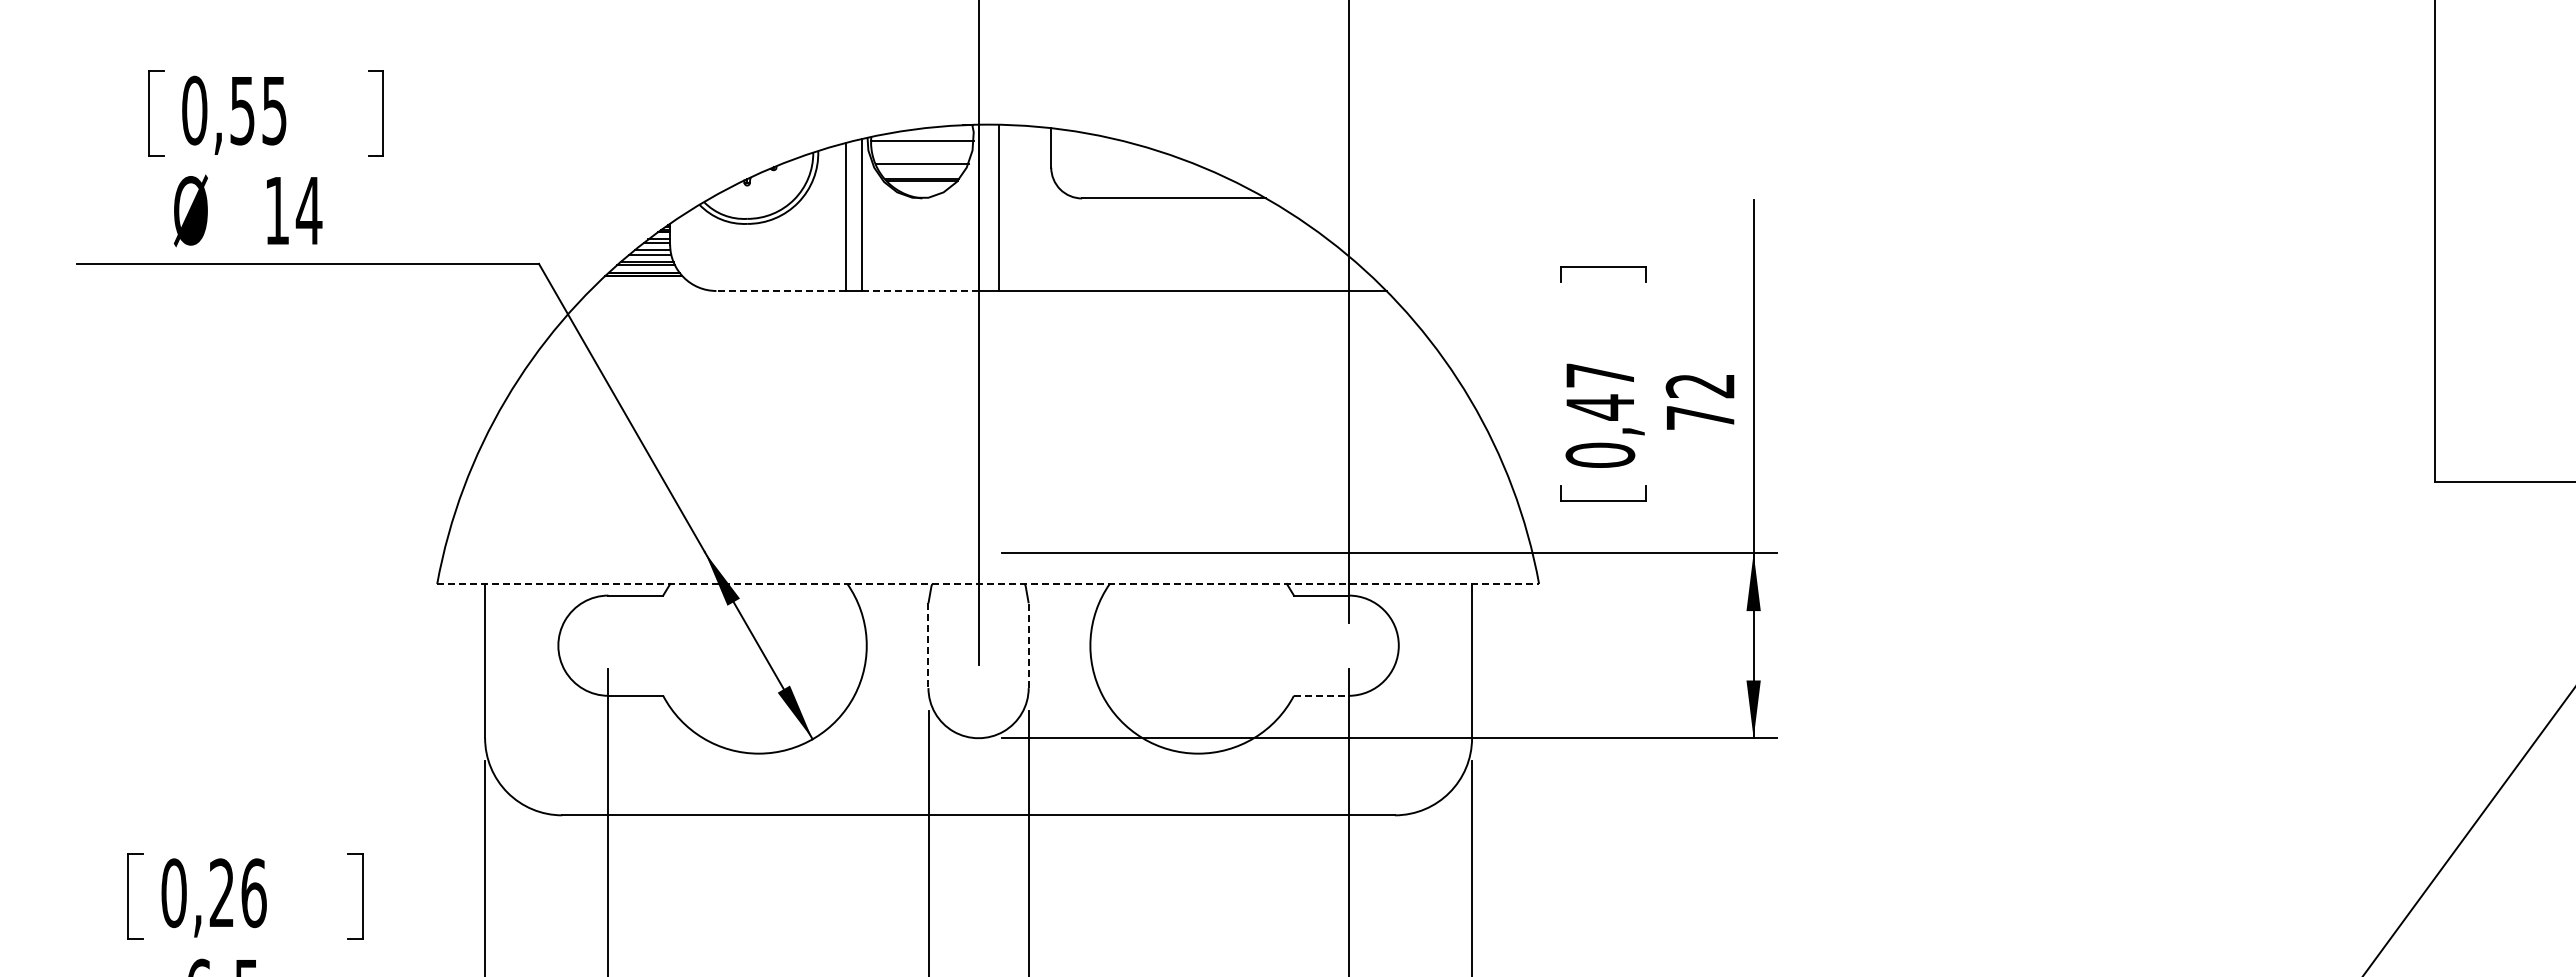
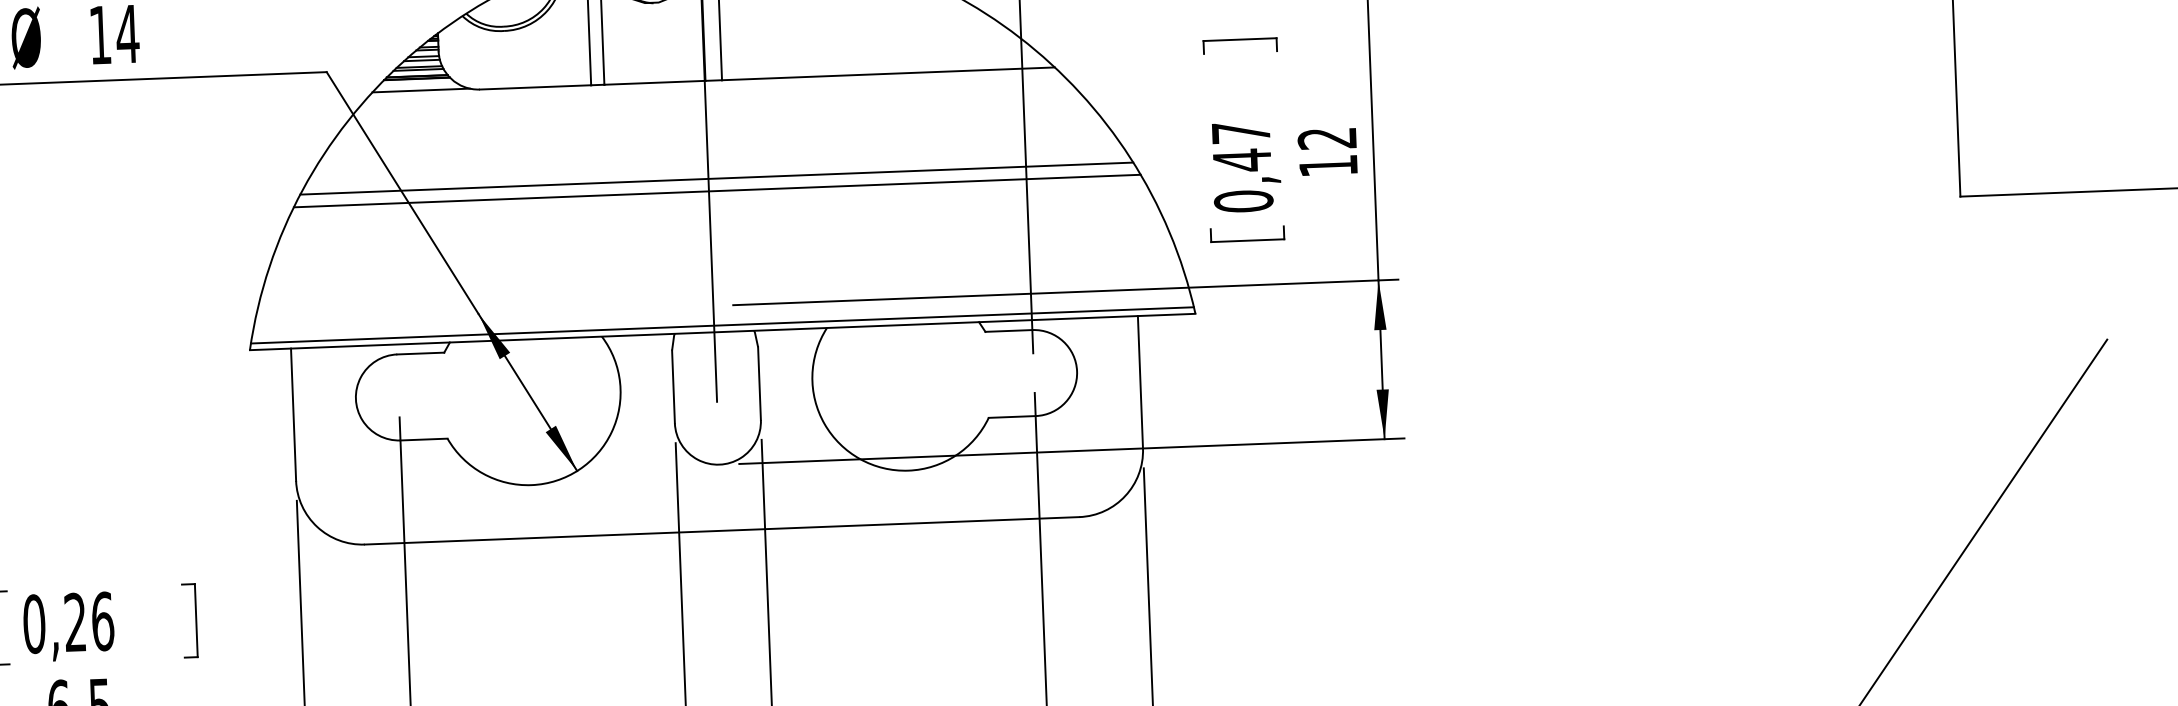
line: (647, 289) -> (420, 90), added
line: (781, 291) -> (535, 87), dashed -> solid
line: (920, 291) -> (654, 83), dashed -> solid
line: (987, 405) -> (716, 178), added
text: (1700, 417) -> (1328, 165), 72 -> 12
line: (987, 419) -> (716, 190), added
line: (987, 576) -> (721, 325), added
line: (988, 584) -> (722, 332), dashed -> solid
line: (1028, 645) -> (759, 383), dashed -> solid
line: (928, 646) -> (673, 387), dashed -> solid
line: (1321, 695) -> (1012, 416), dashed -> solid

